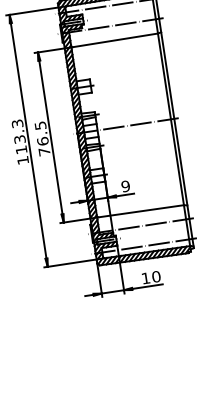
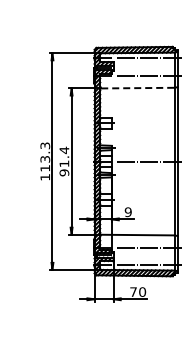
line: (115, 40) -> (138, 88), solid -> dashed
text: (42, 138) -> (64, 161), 76.5 -> 91.4
text: (145, 277) -> (133, 291), 10 -> 70

